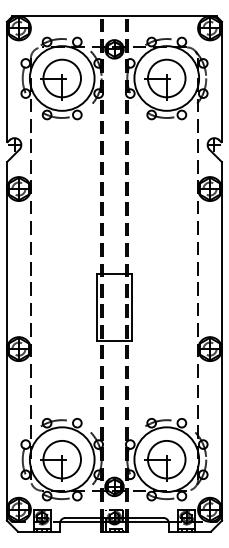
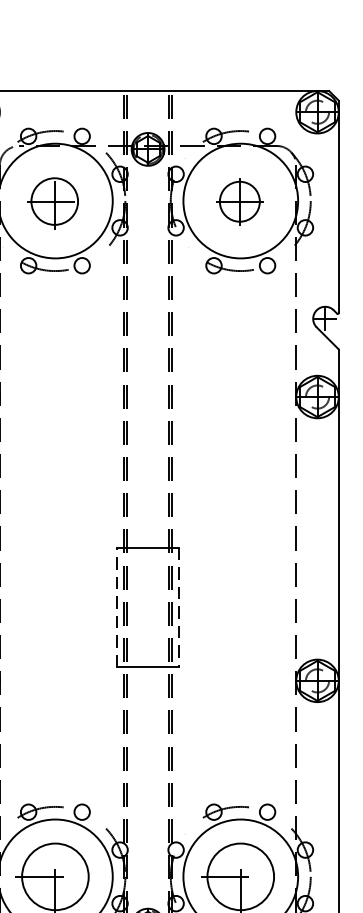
part: (60, 79) -> (52, 202), size x0.7
part: (165, 79) -> (238, 202), size x0.6
line: (96, 307) -> (116, 607), solid -> dashed
line: (132, 307) -> (180, 607), solid -> dashed

